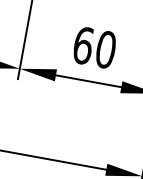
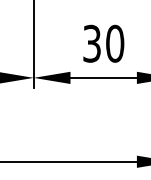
text: (83, 45) -> (92, 43), 60 -> 30

